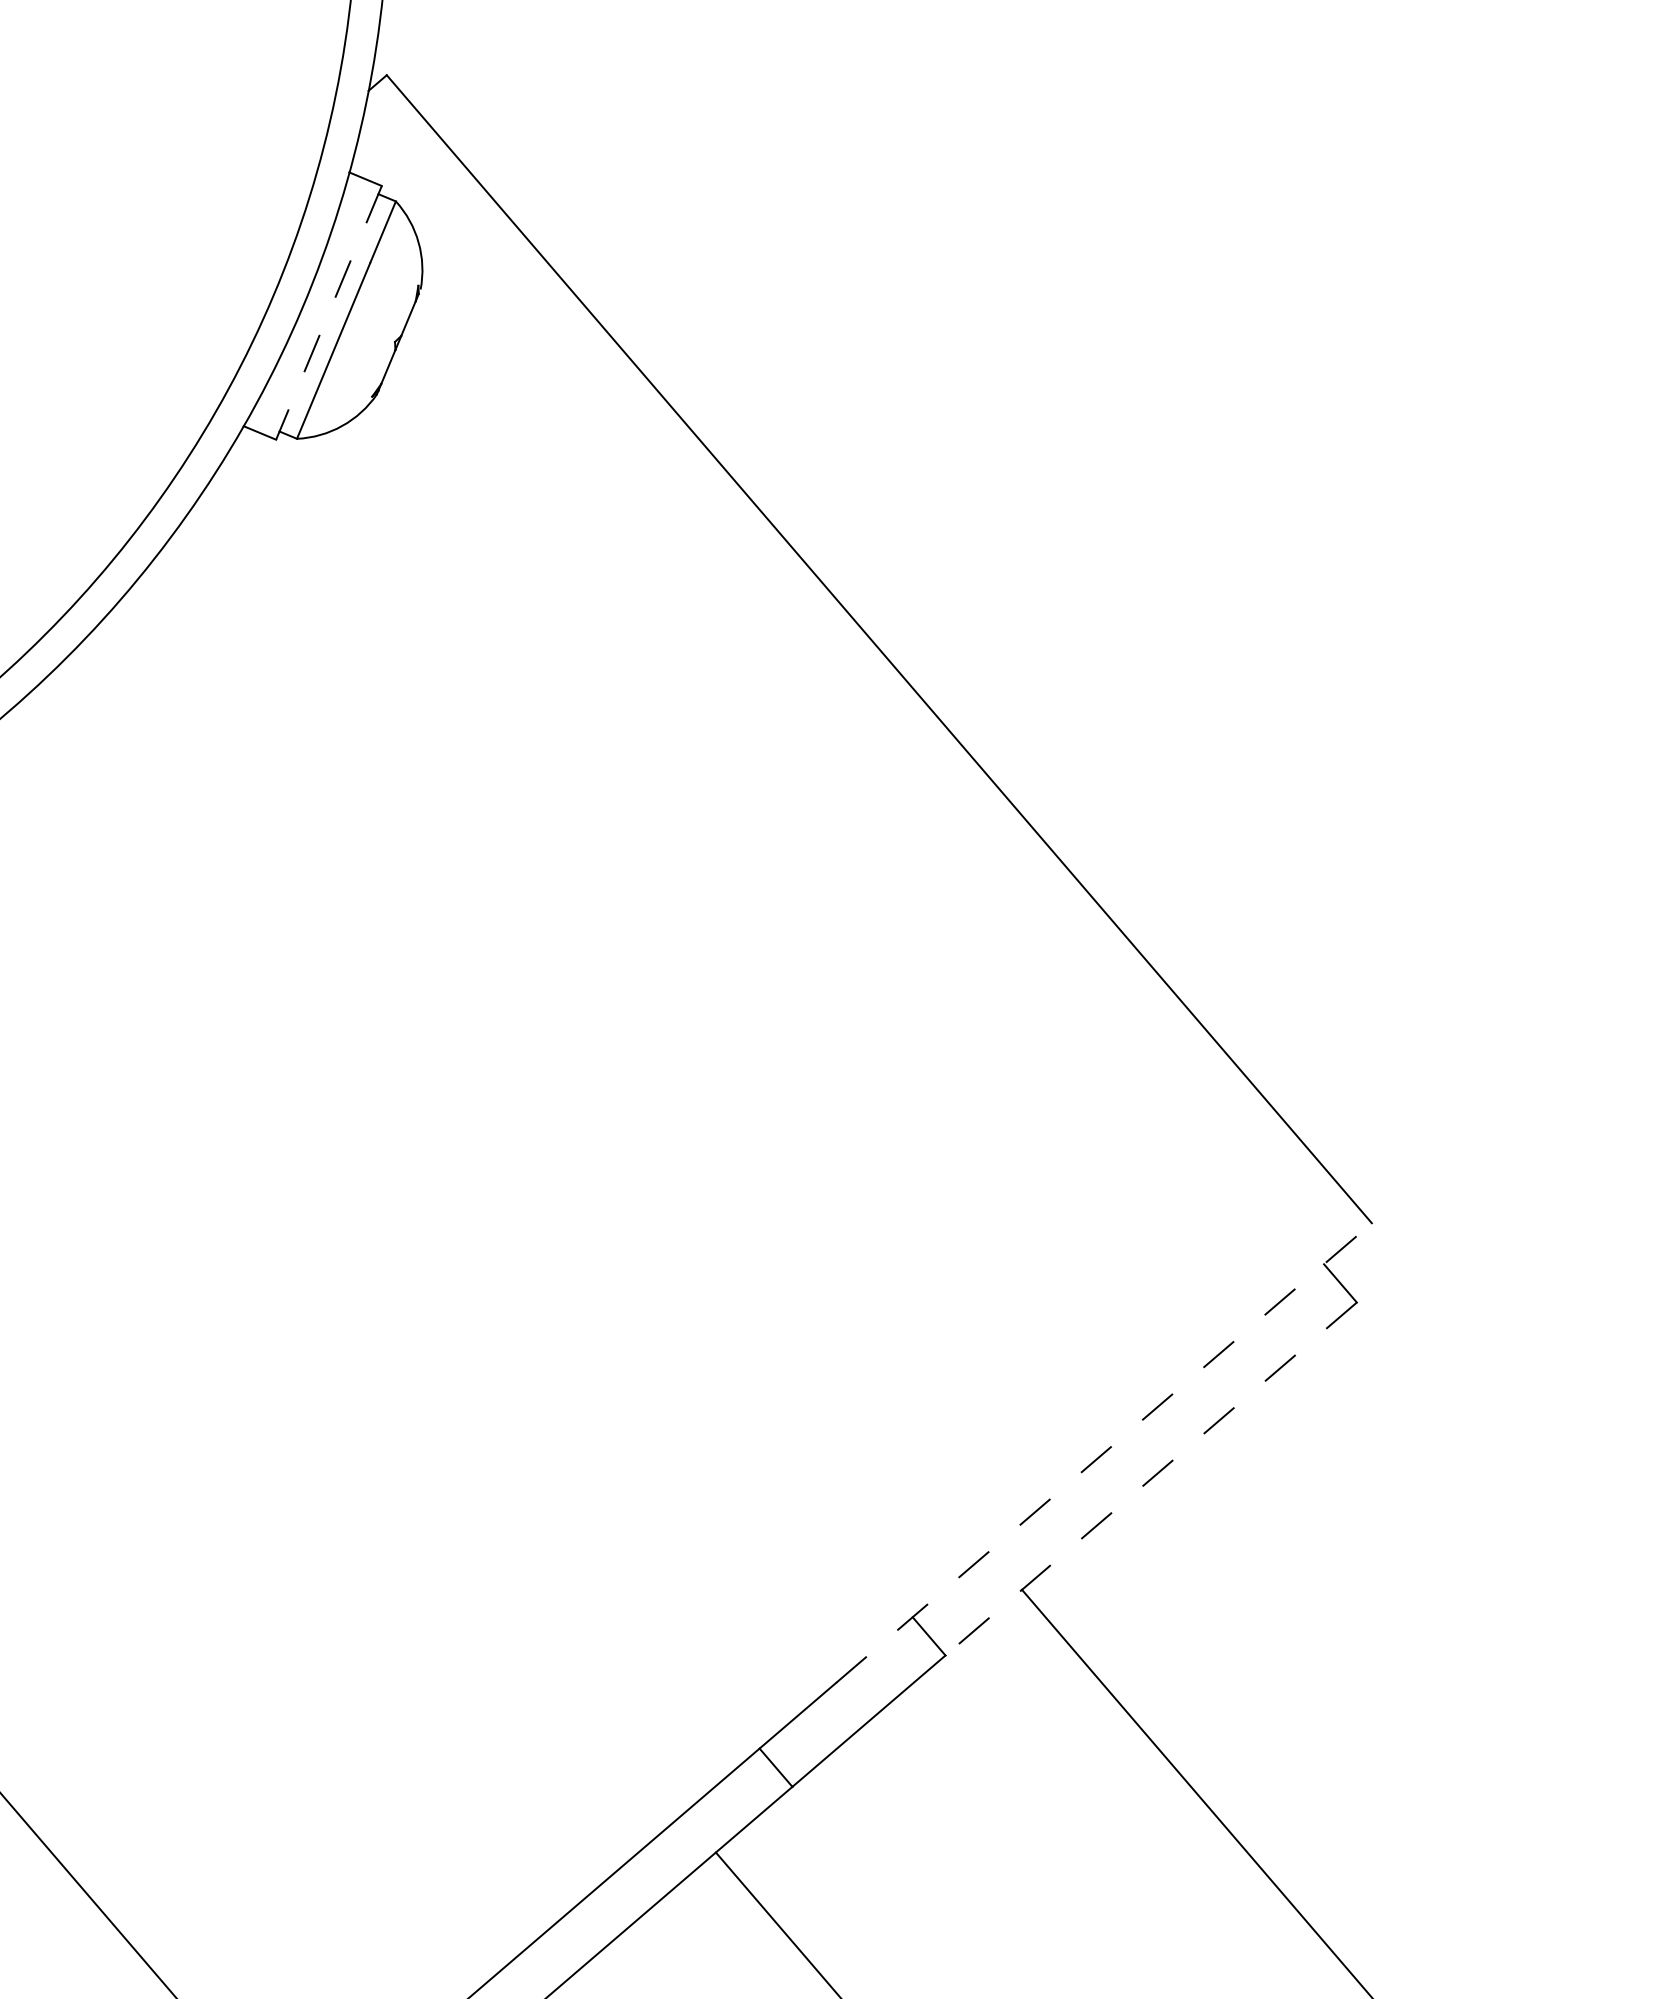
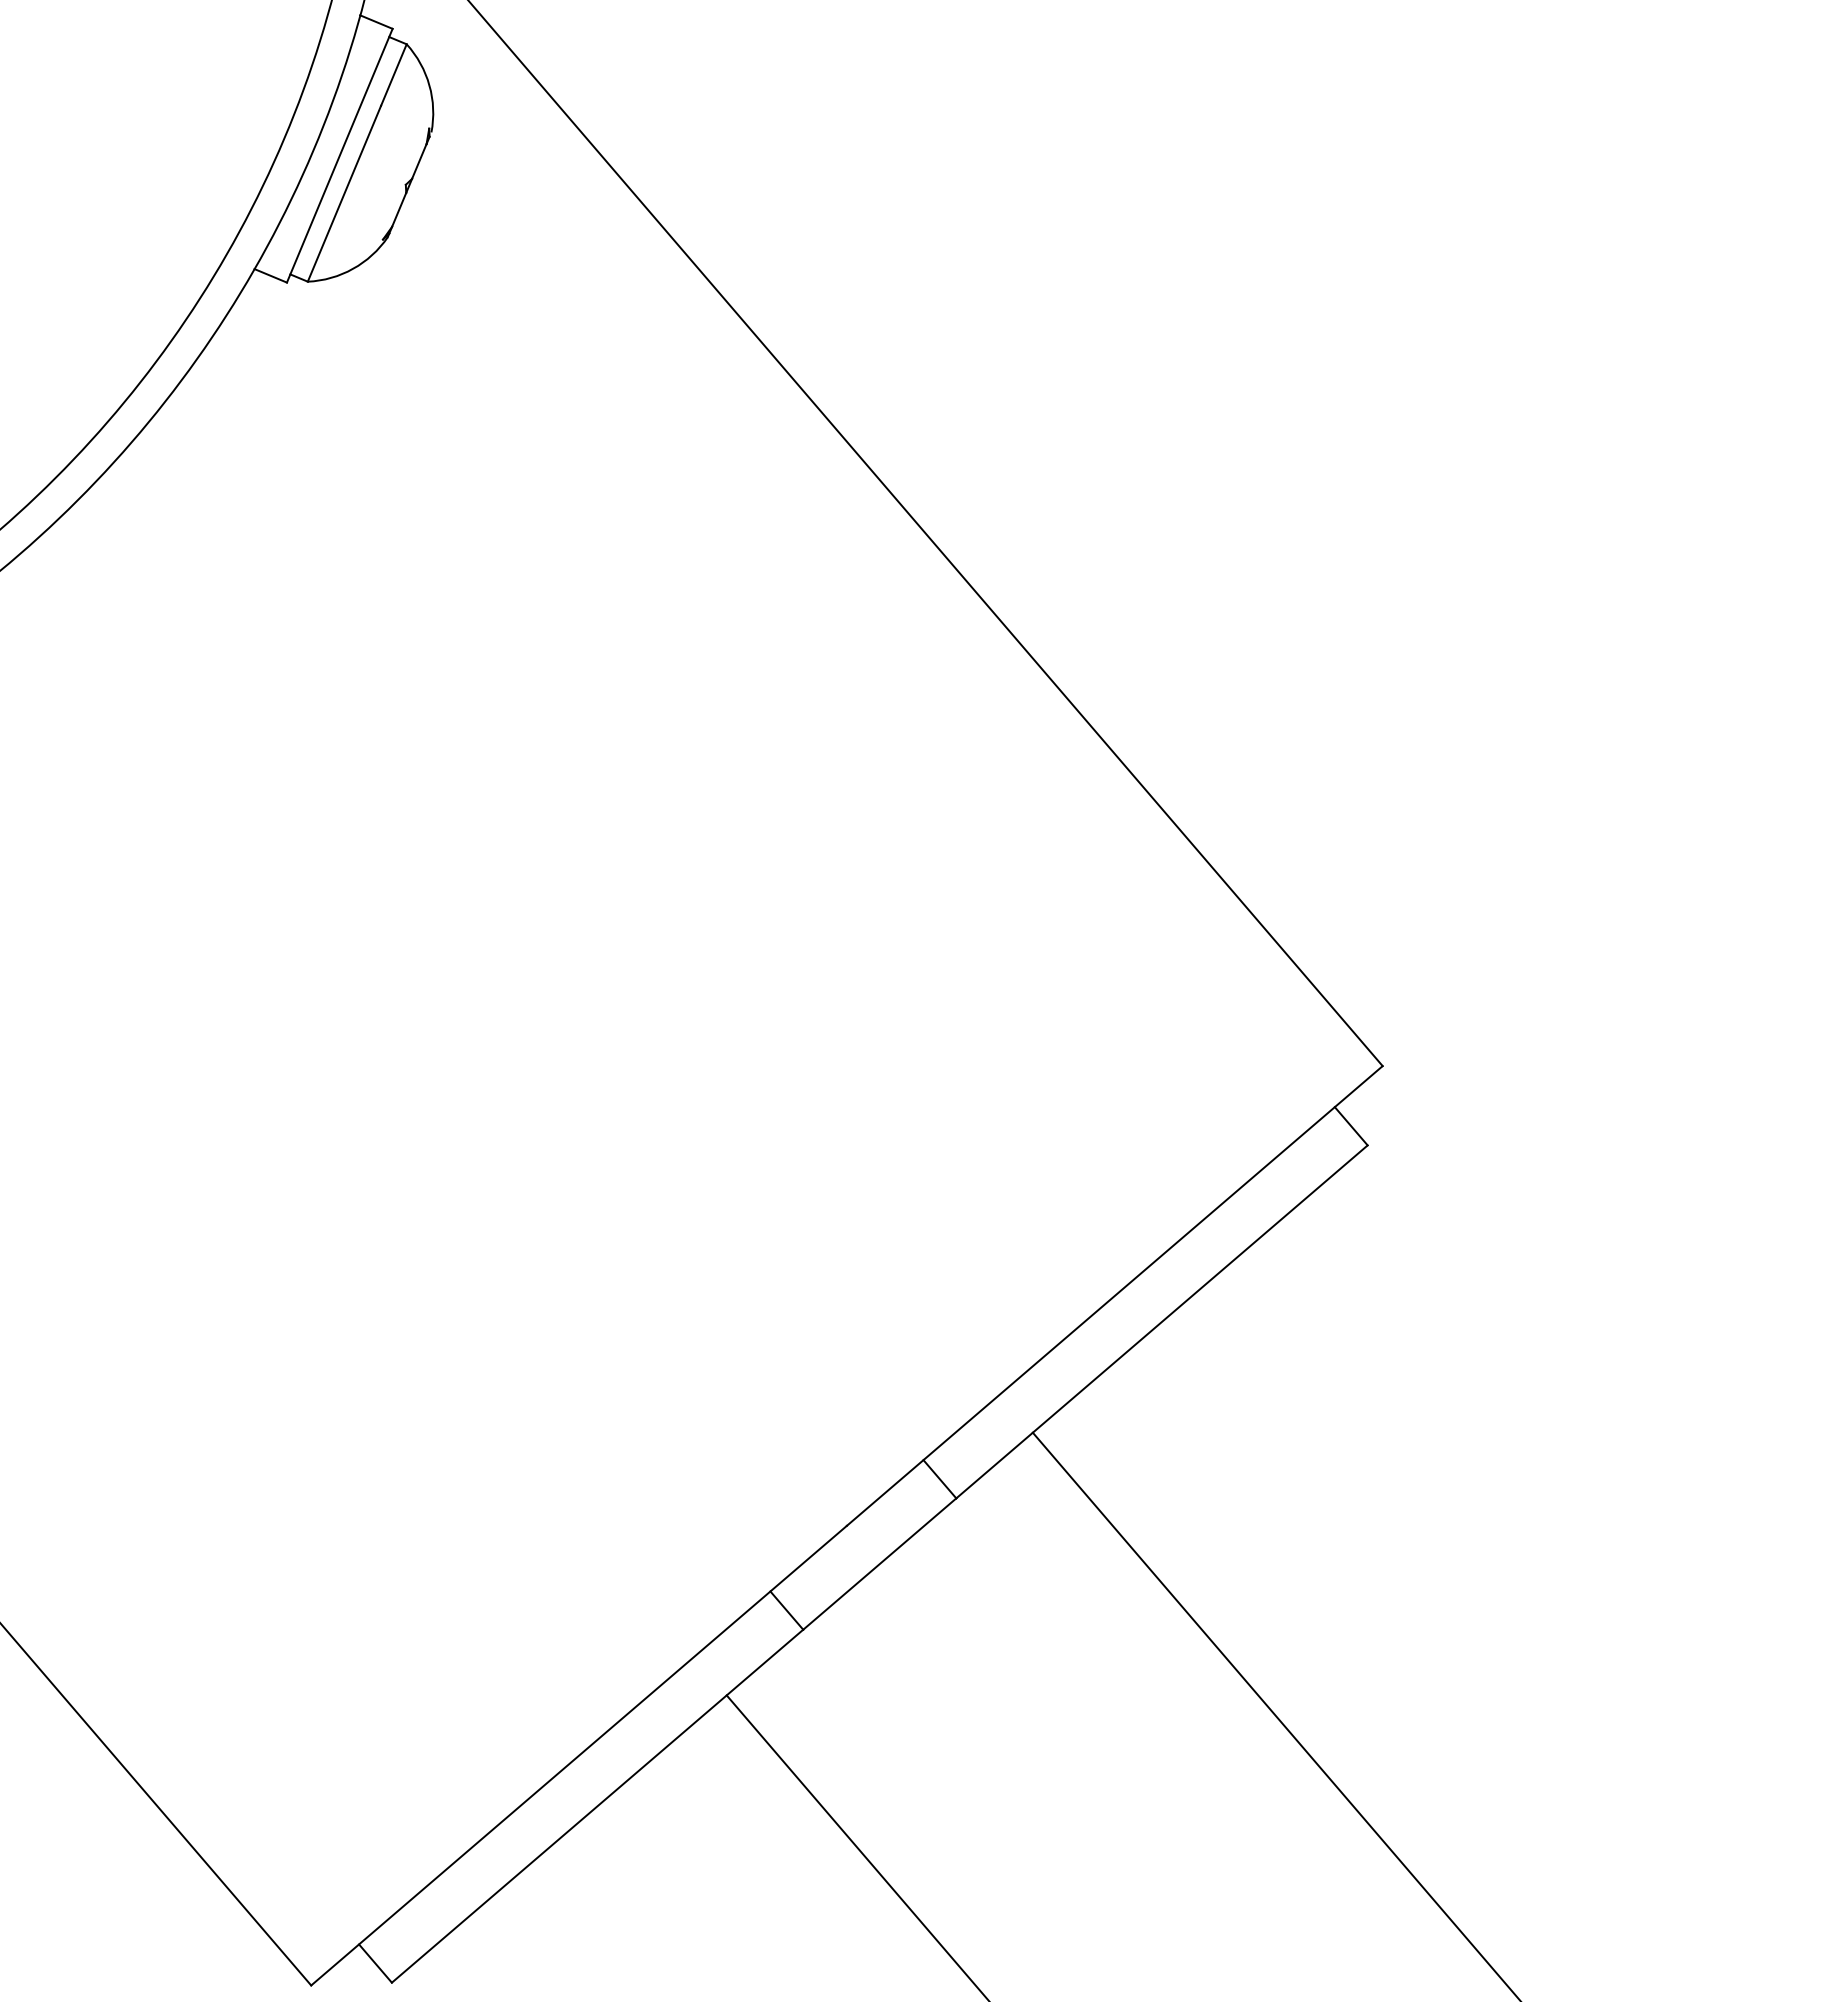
line: (328, 313) -> (339, 156), dashed -> solid
line: (1103, 1452) -> (1114, 1295), dashed -> solid
line: (1150, 1479) -> (1161, 1322), dashed -> solid

